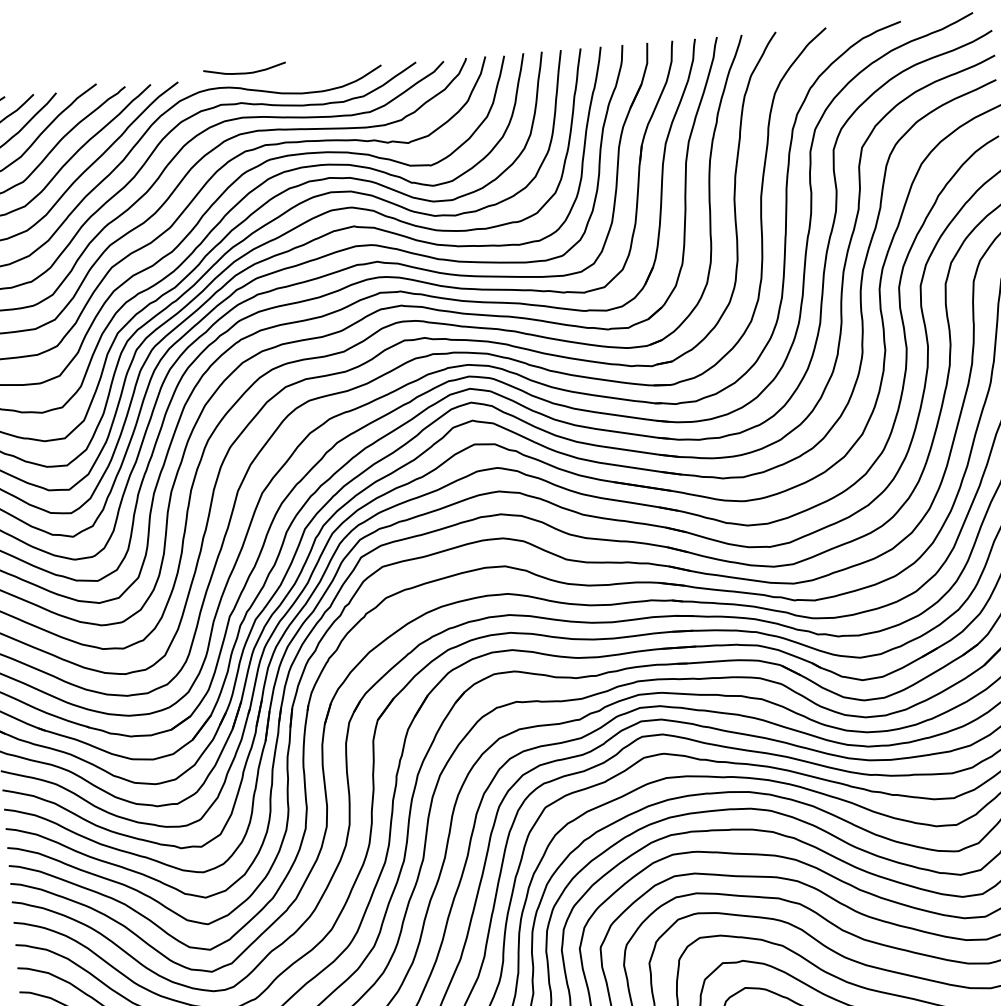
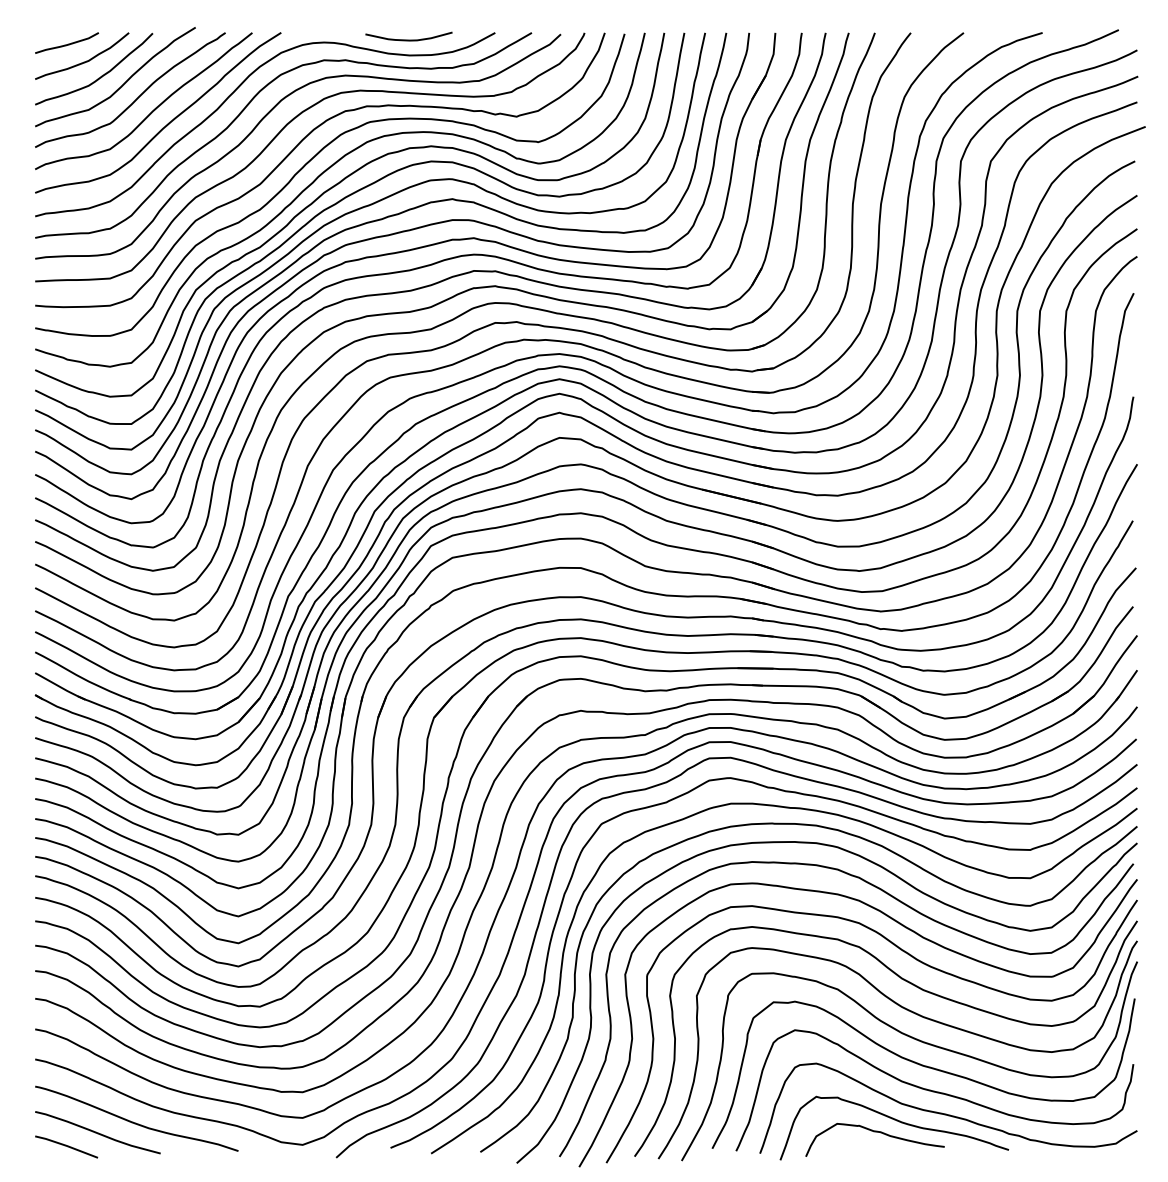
curve: (244, 72) -> (408, 39), moved

